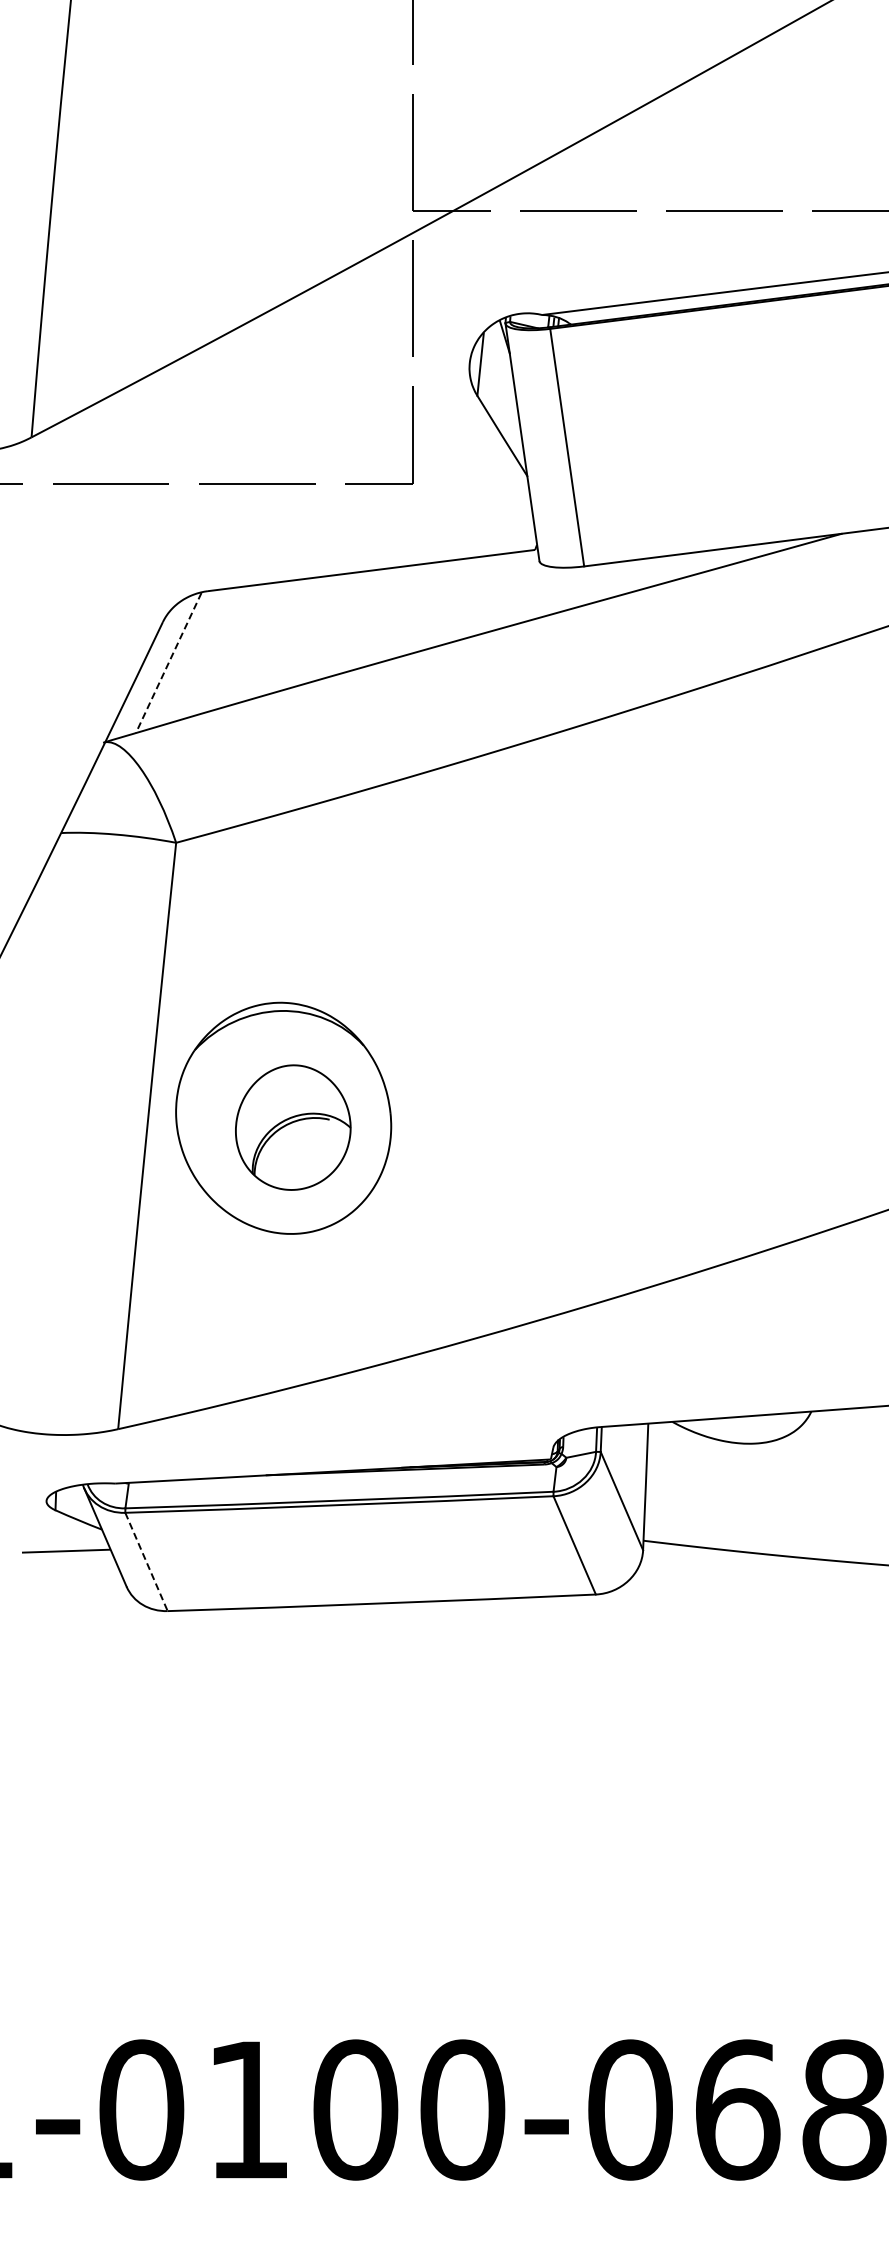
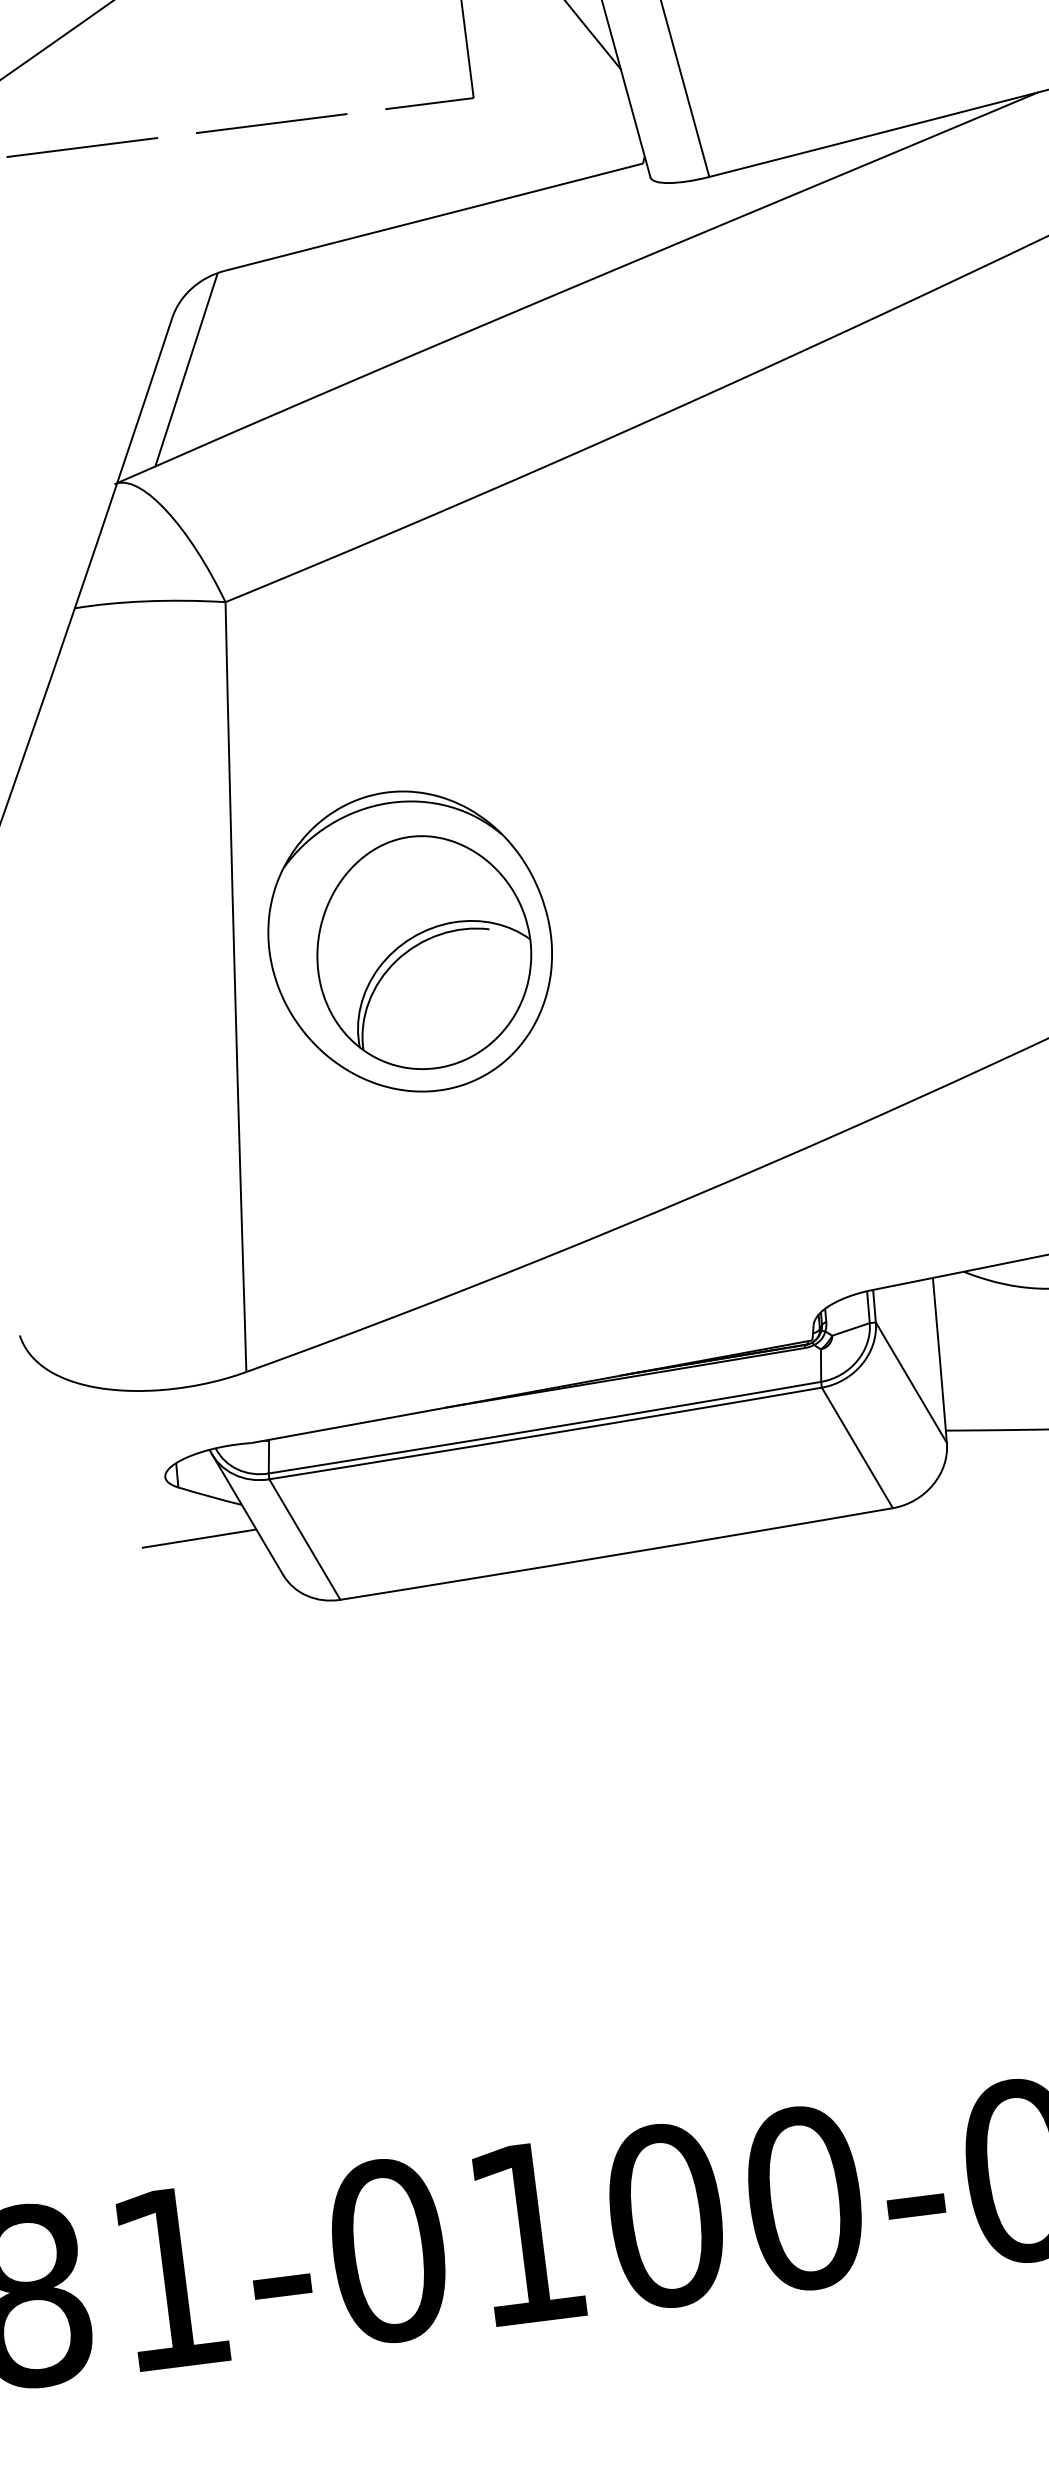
line: (168, 663) -> (186, 370), dashed -> solid
part: (293, 1127) -> (424, 952), size x1.43
line: (146, 1561) -> (304, 1538), dashed -> solid

